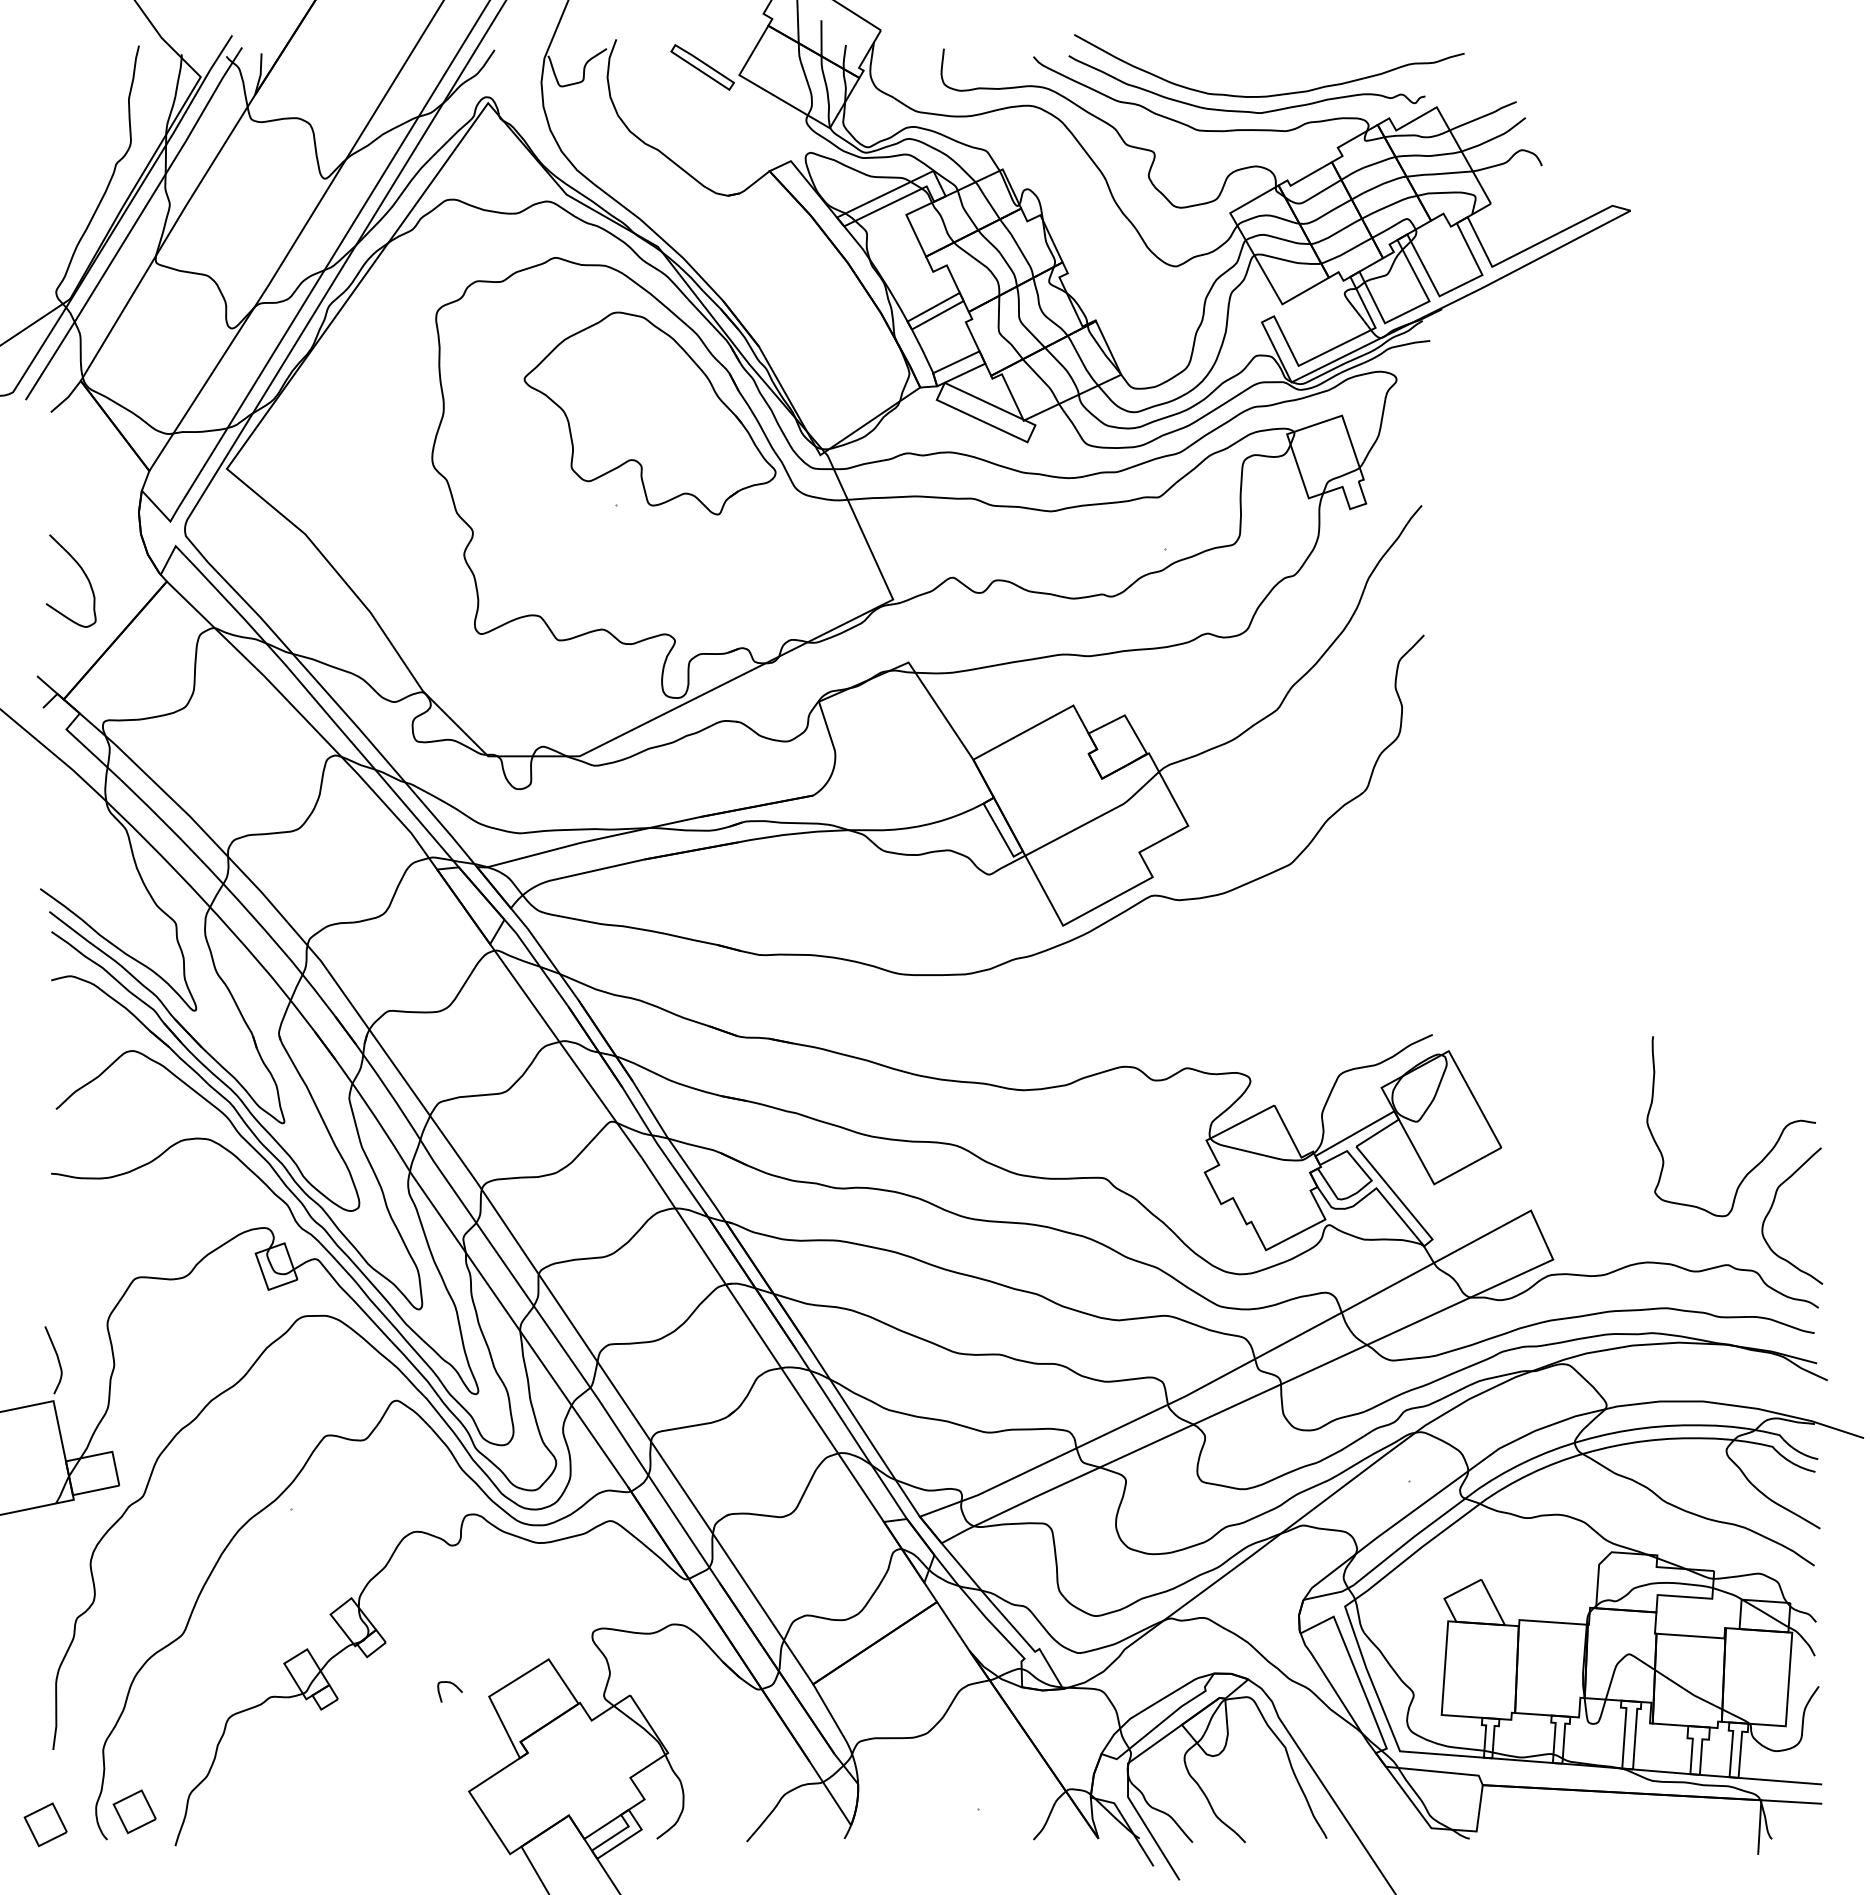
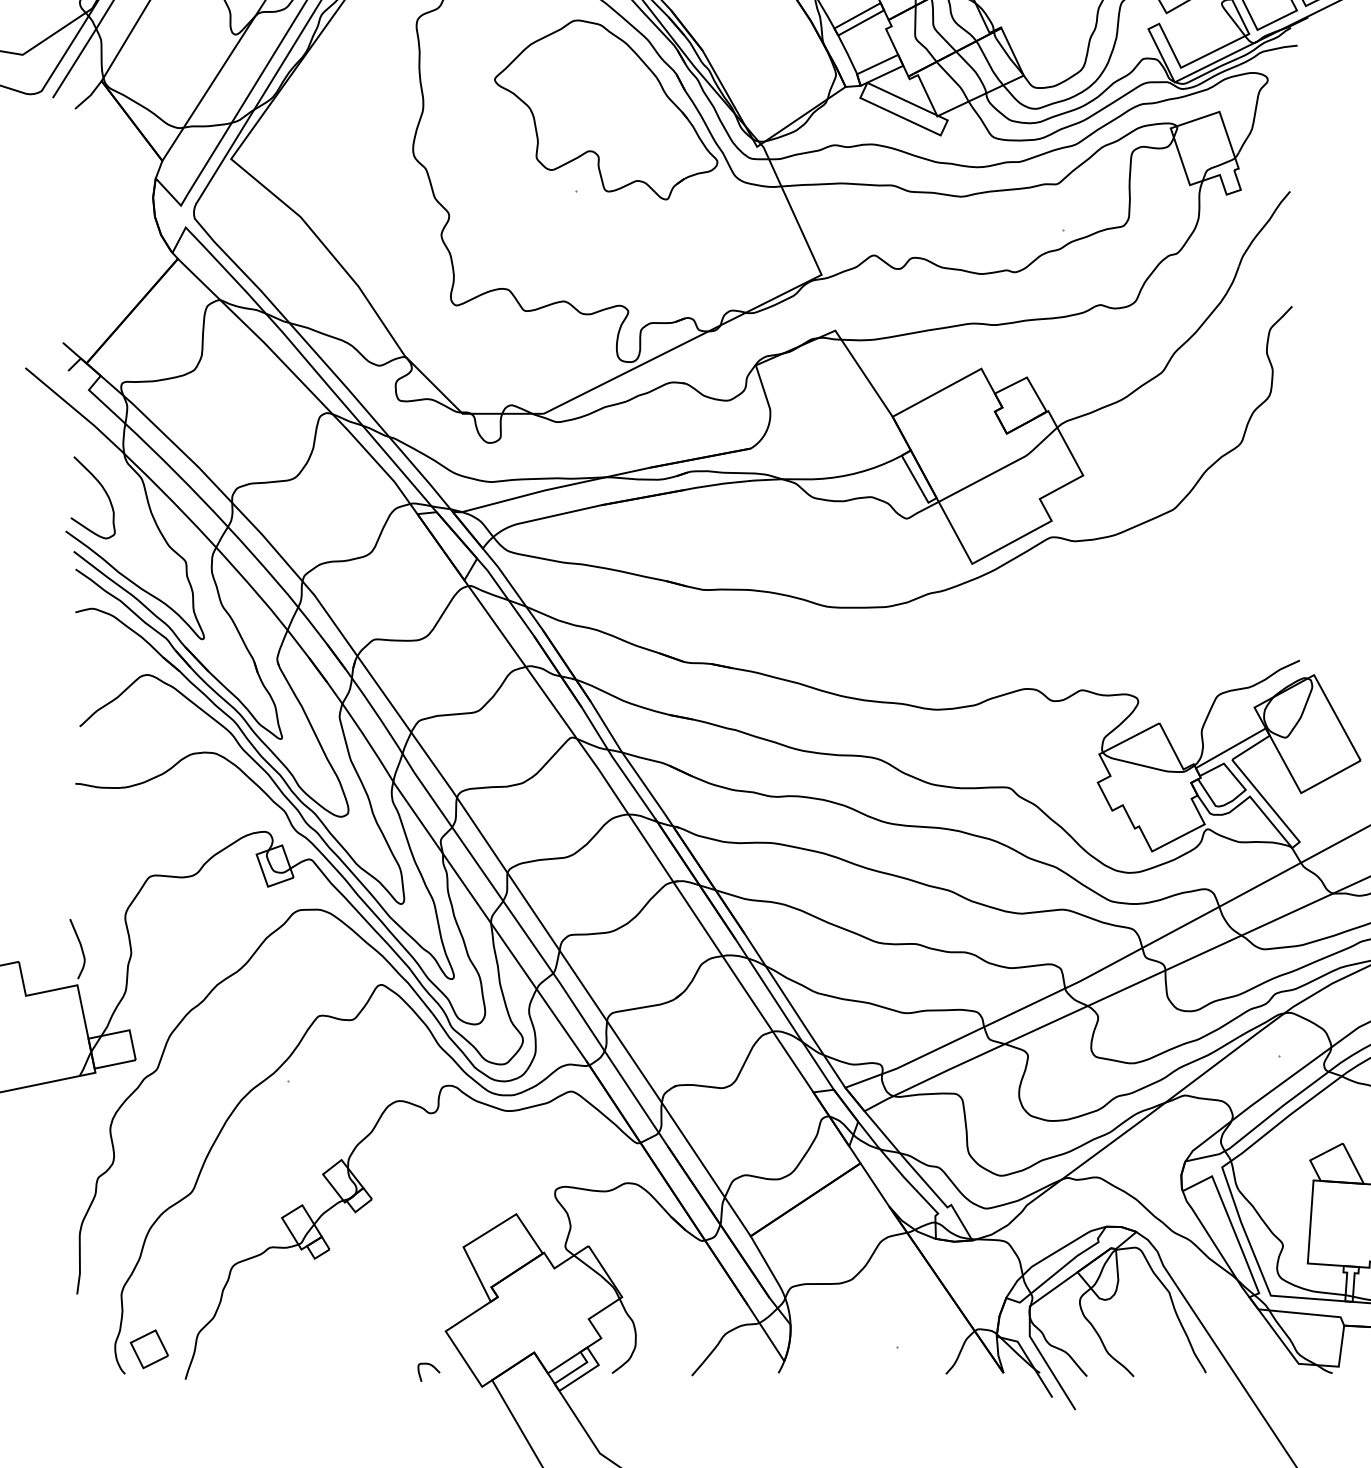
curve: (83, 573) -> (104, 491), moved
curve: (454, 1686) -> (432, 1367), moved
part: (45, 1824) -> (70, 1360), removed

